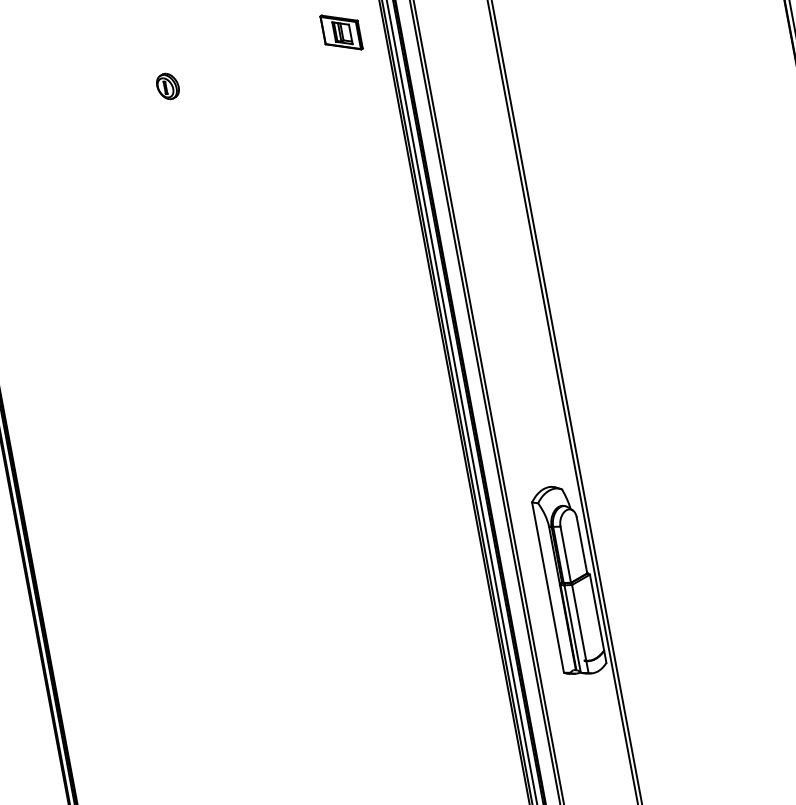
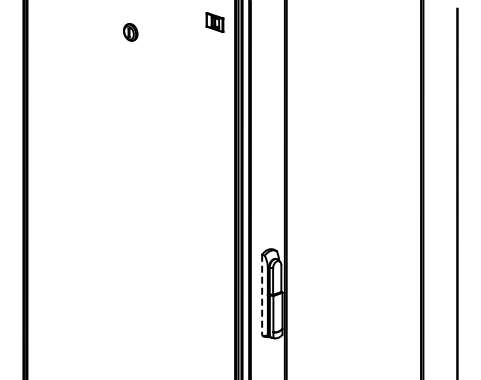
part: (167, 86) -> (130, 32), size x1.4
line: (548, 588) -> (262, 295), solid -> dashed

